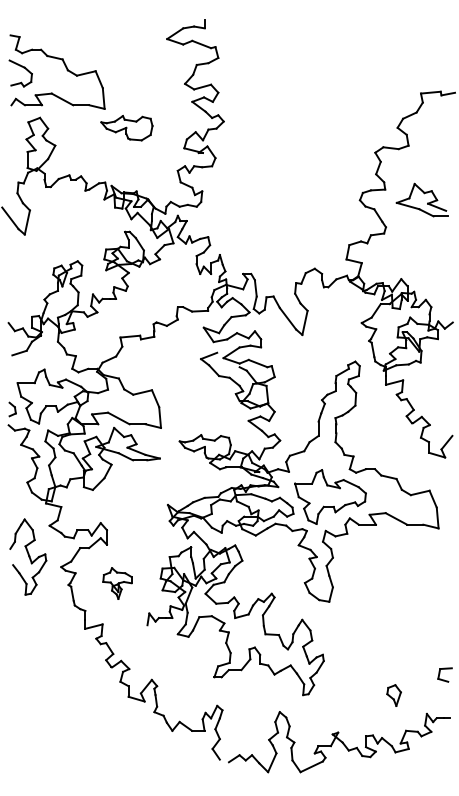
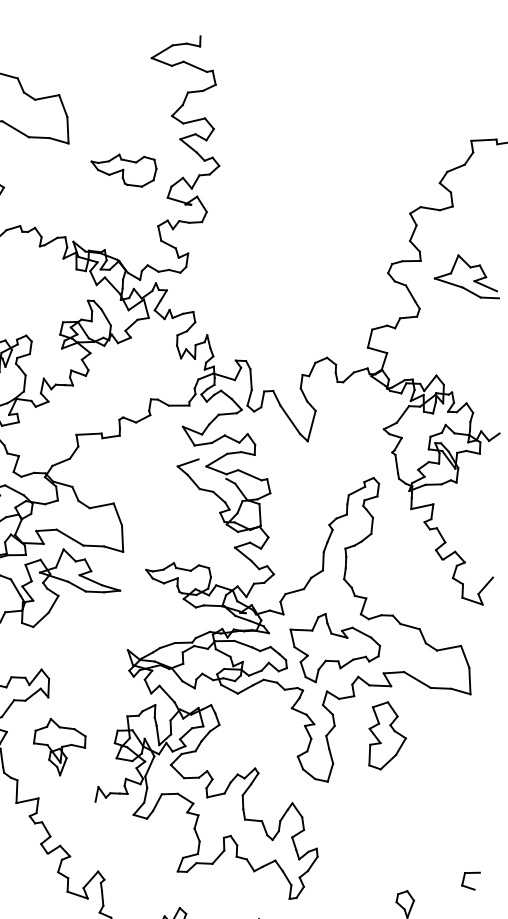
part: (126, 128) -> (123, 170), moved
part: (374, 563) -> (387, 735), added
part: (117, 583) -> (59, 747), size x1.43

